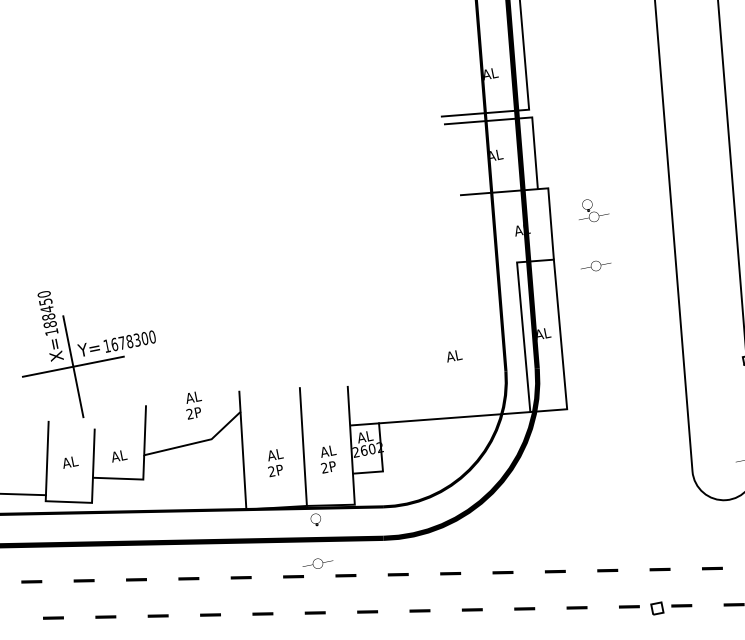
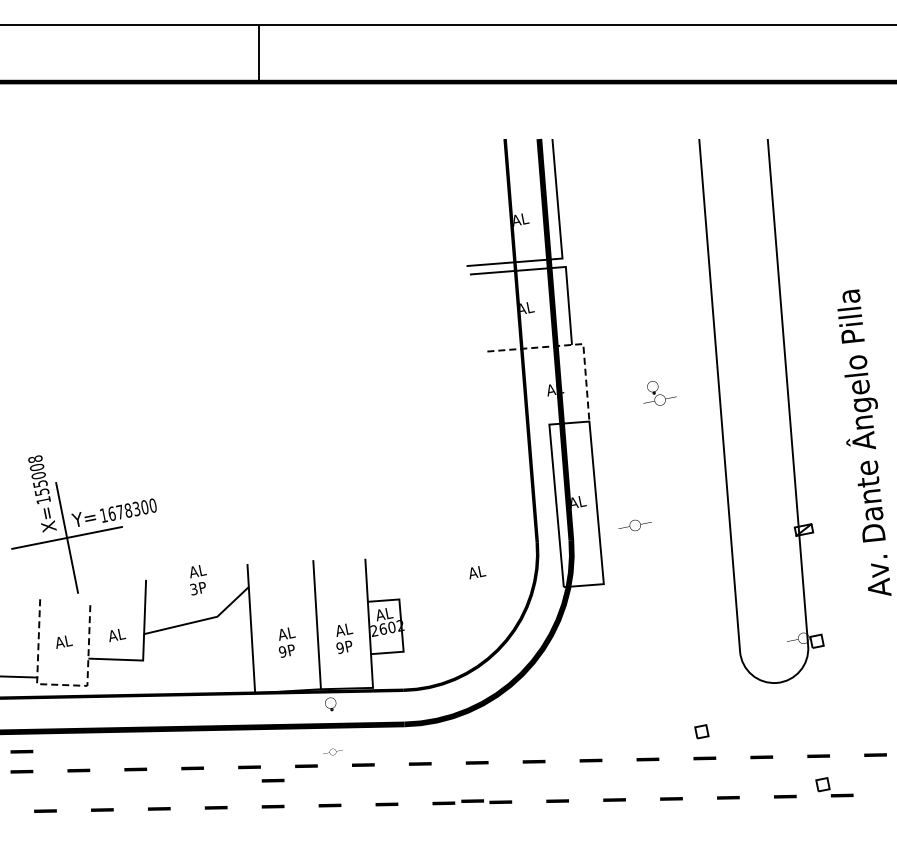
line: (540, 188) -> (574, 344), solid -> dashed
part: (593, 210) -> (659, 393), moved
part: (595, 266) -> (634, 525), moved
text: (47, 309) -> (38, 475), 188450 -> 155008
text: (454, 356) -> (477, 572), moved
text: (189, 414) -> (193, 589), 2P -> 3P
line: (454, 417) -> (481, 593), removed
text: (324, 468) -> (340, 648), 2P -> 9P
text: (271, 471) -> (282, 651), 2P -> 9P
line: (65, 501) -> (58, 684), solid -> dashed
line: (31, 563) -> (21, 751), added
part: (317, 563) -> (332, 751), size x0.6
line: (262, 589) -> (272, 780), added
line: (446, 608) -> (472, 800), added
part: (657, 608) -> (701, 731), moved

